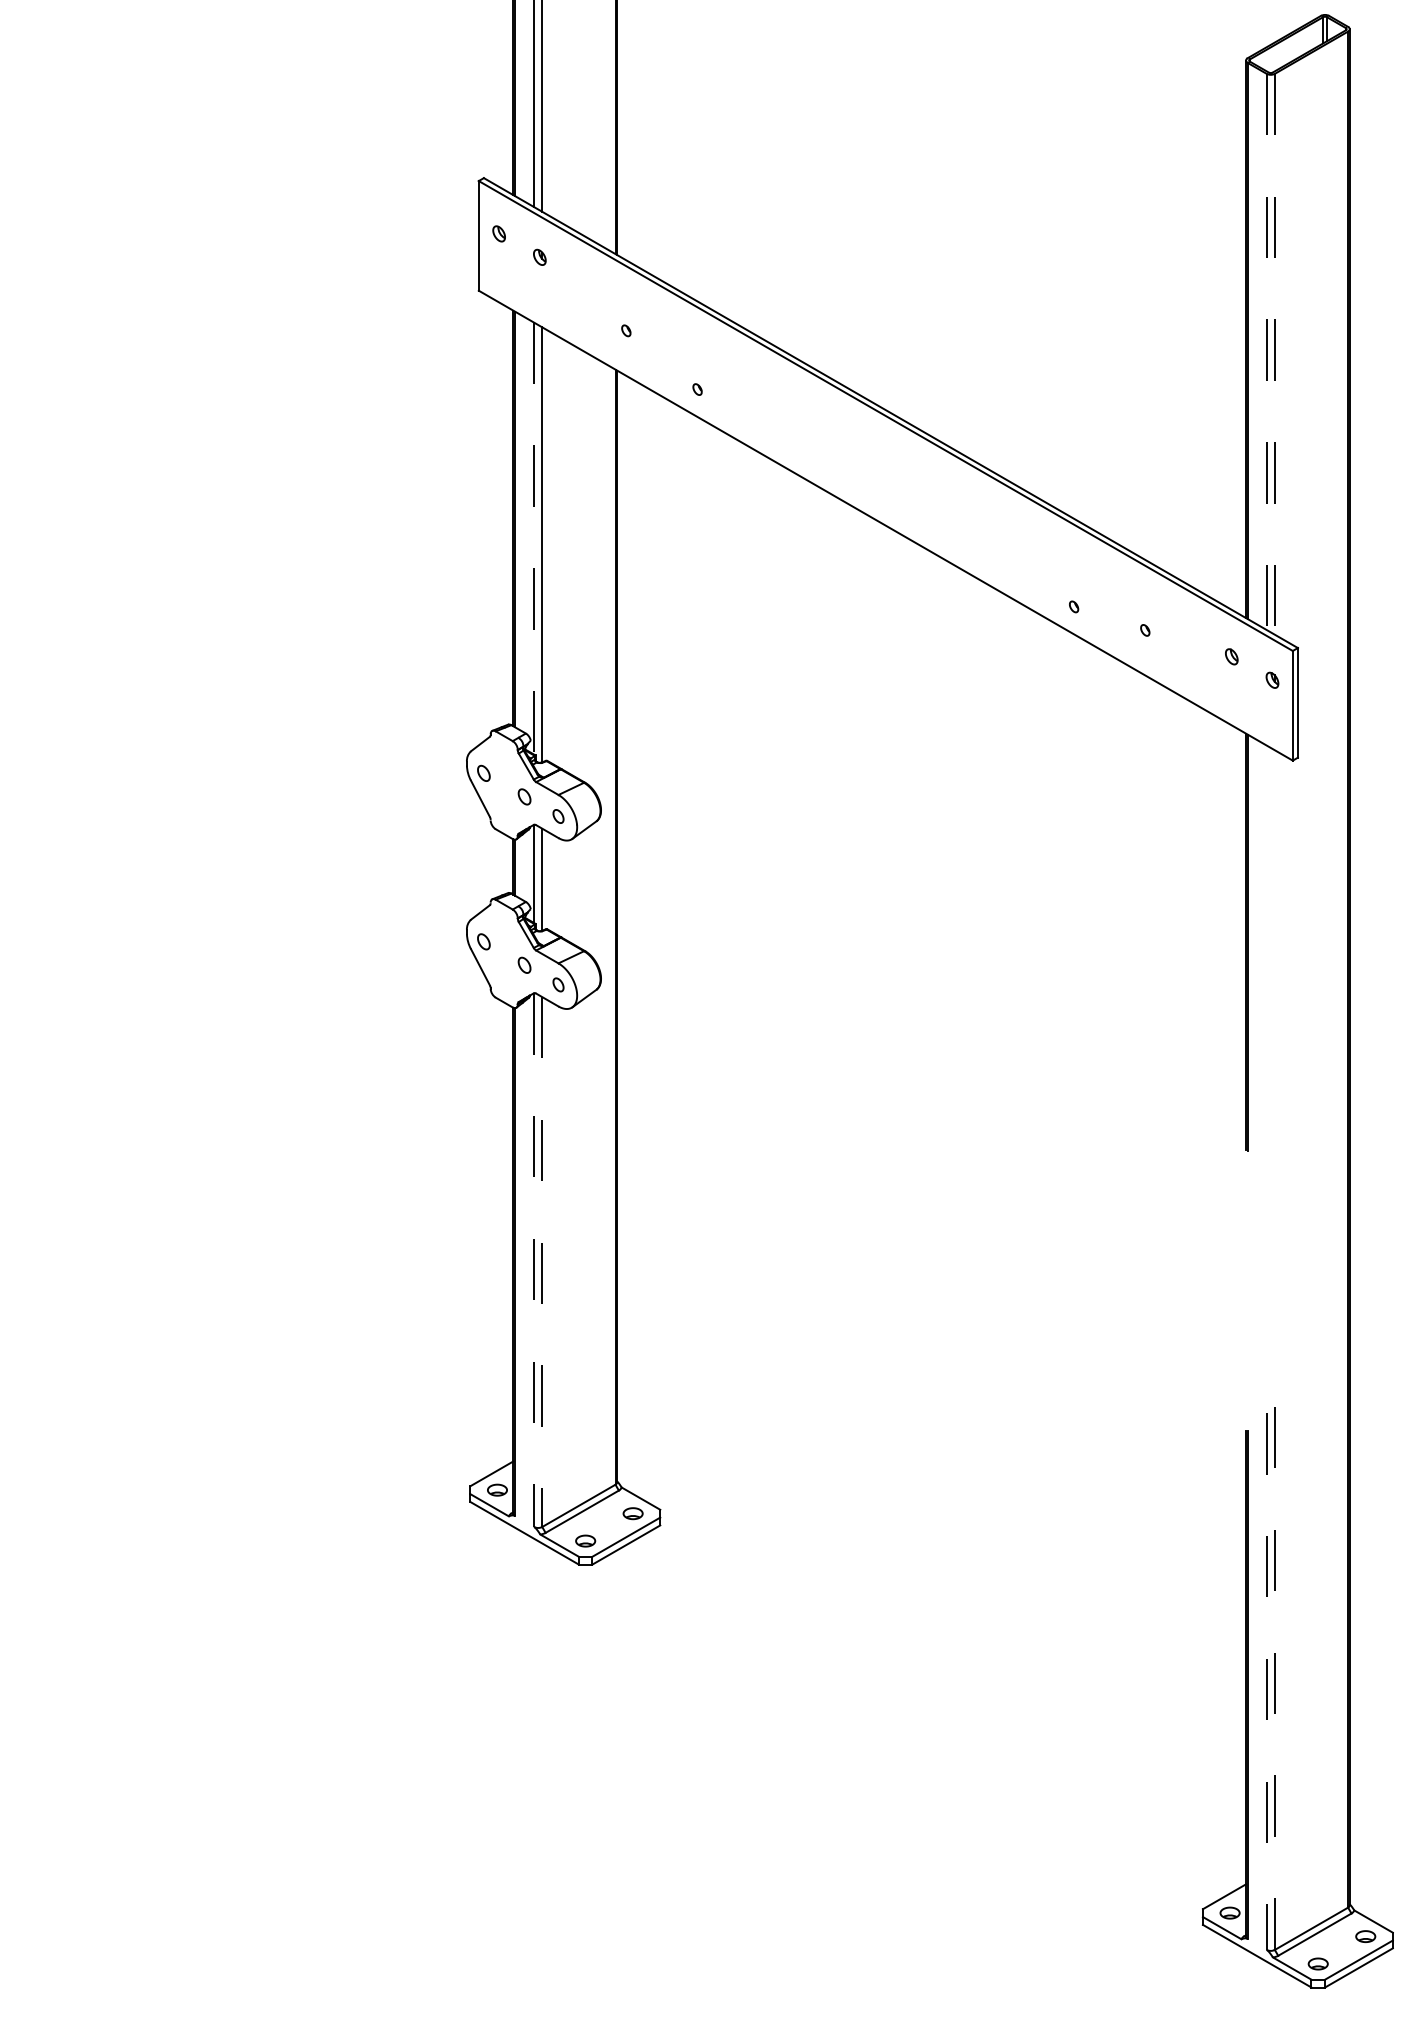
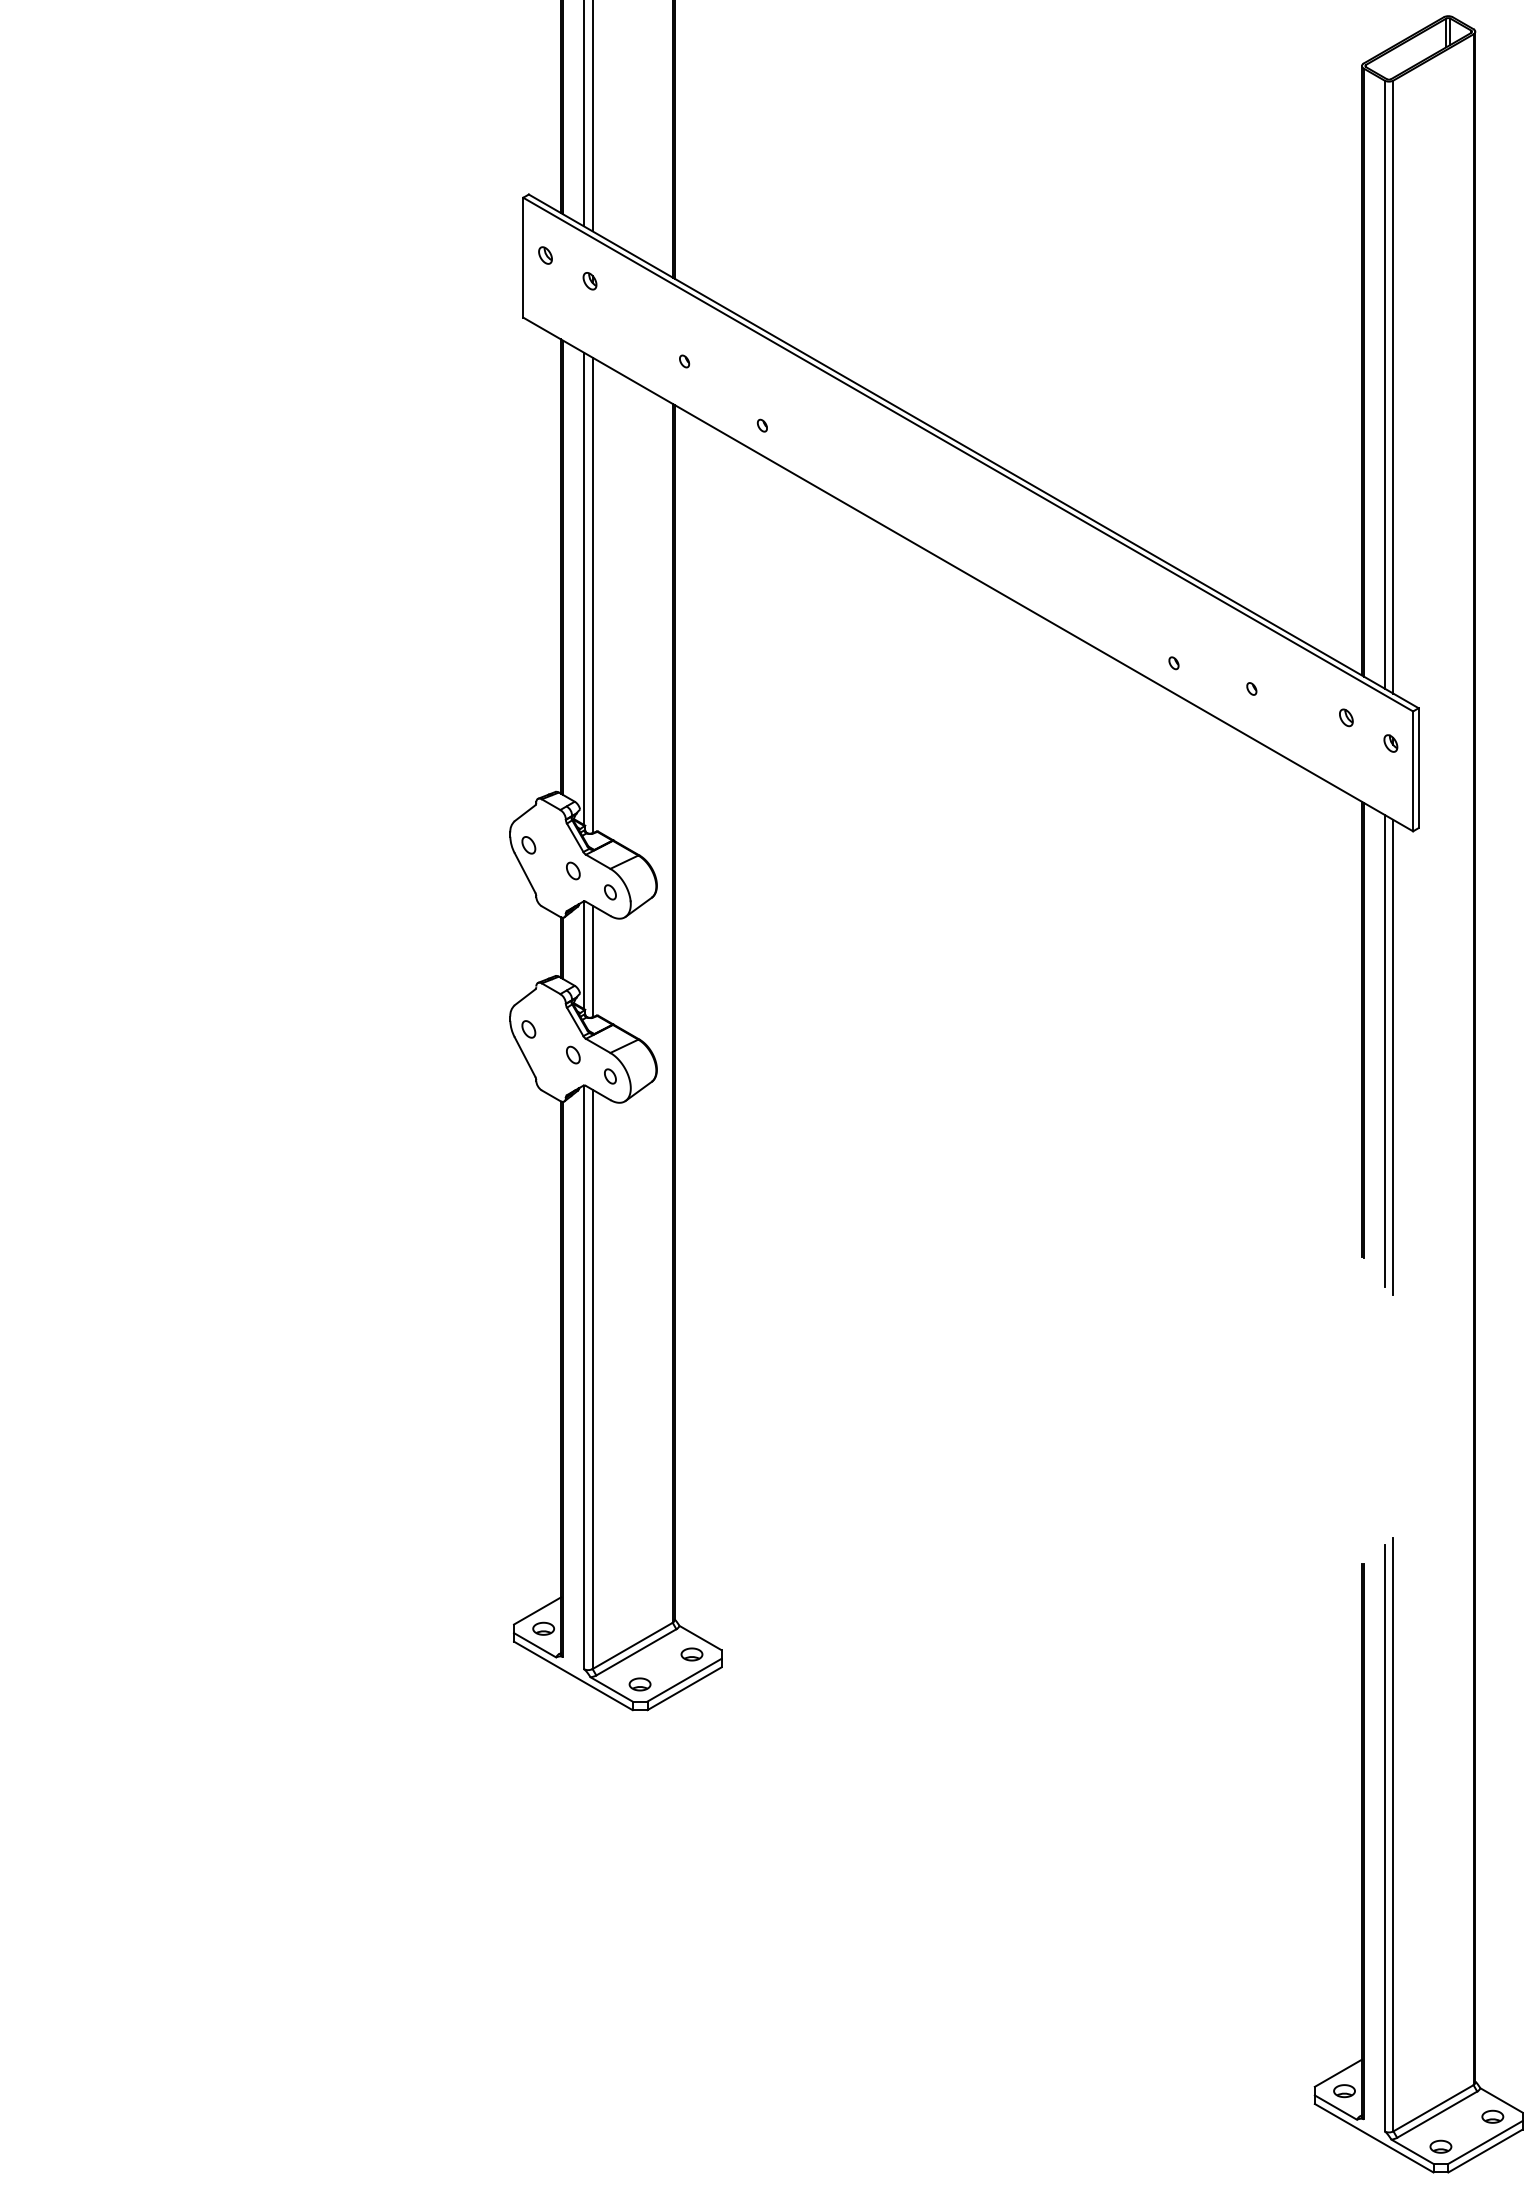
line: (1266, 351) -> (1384, 384), dashed -> solid
line: (1274, 354) -> (1393, 387), dashed -> solid
line: (533, 539) -> (583, 589), dashed -> solid
line: (1266, 961) -> (1384, 1050), added
line: (1274, 967) -> (1393, 1057), added
line: (533, 1260) -> (583, 1377), dashed -> solid
line: (542, 1262) -> (592, 1379), dashed -> solid
line: (1274, 1678) -> (1393, 1834), dashed -> solid
line: (1266, 1682) -> (1384, 1838), dashed -> solid

